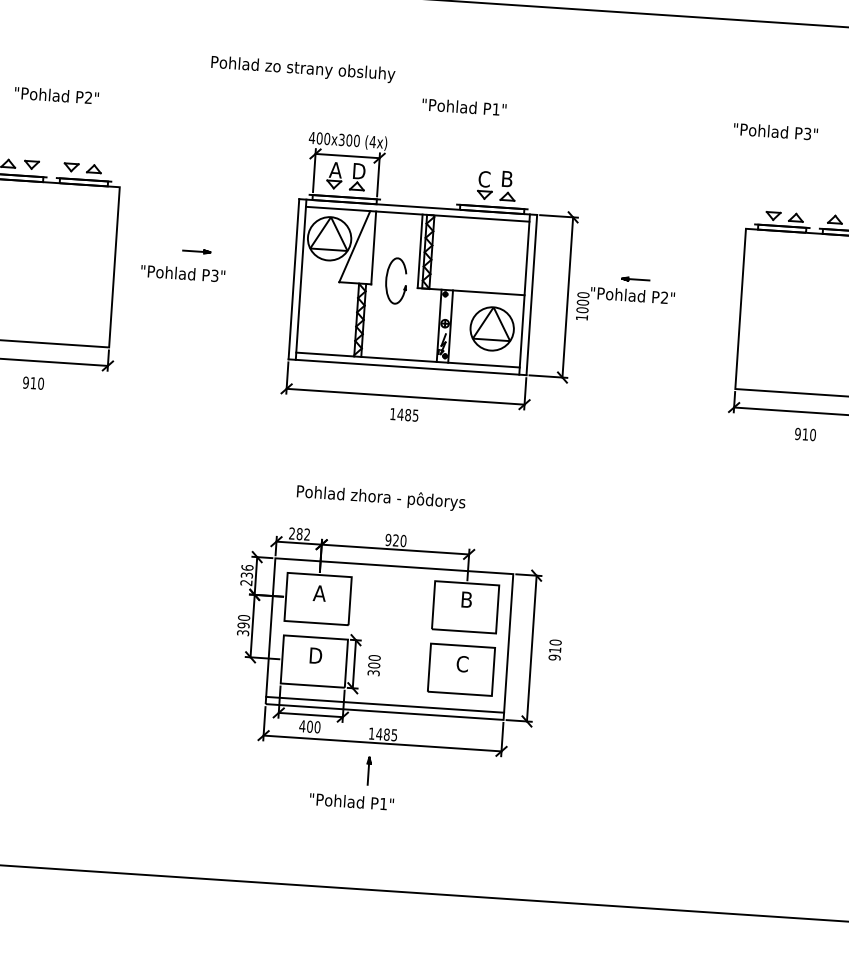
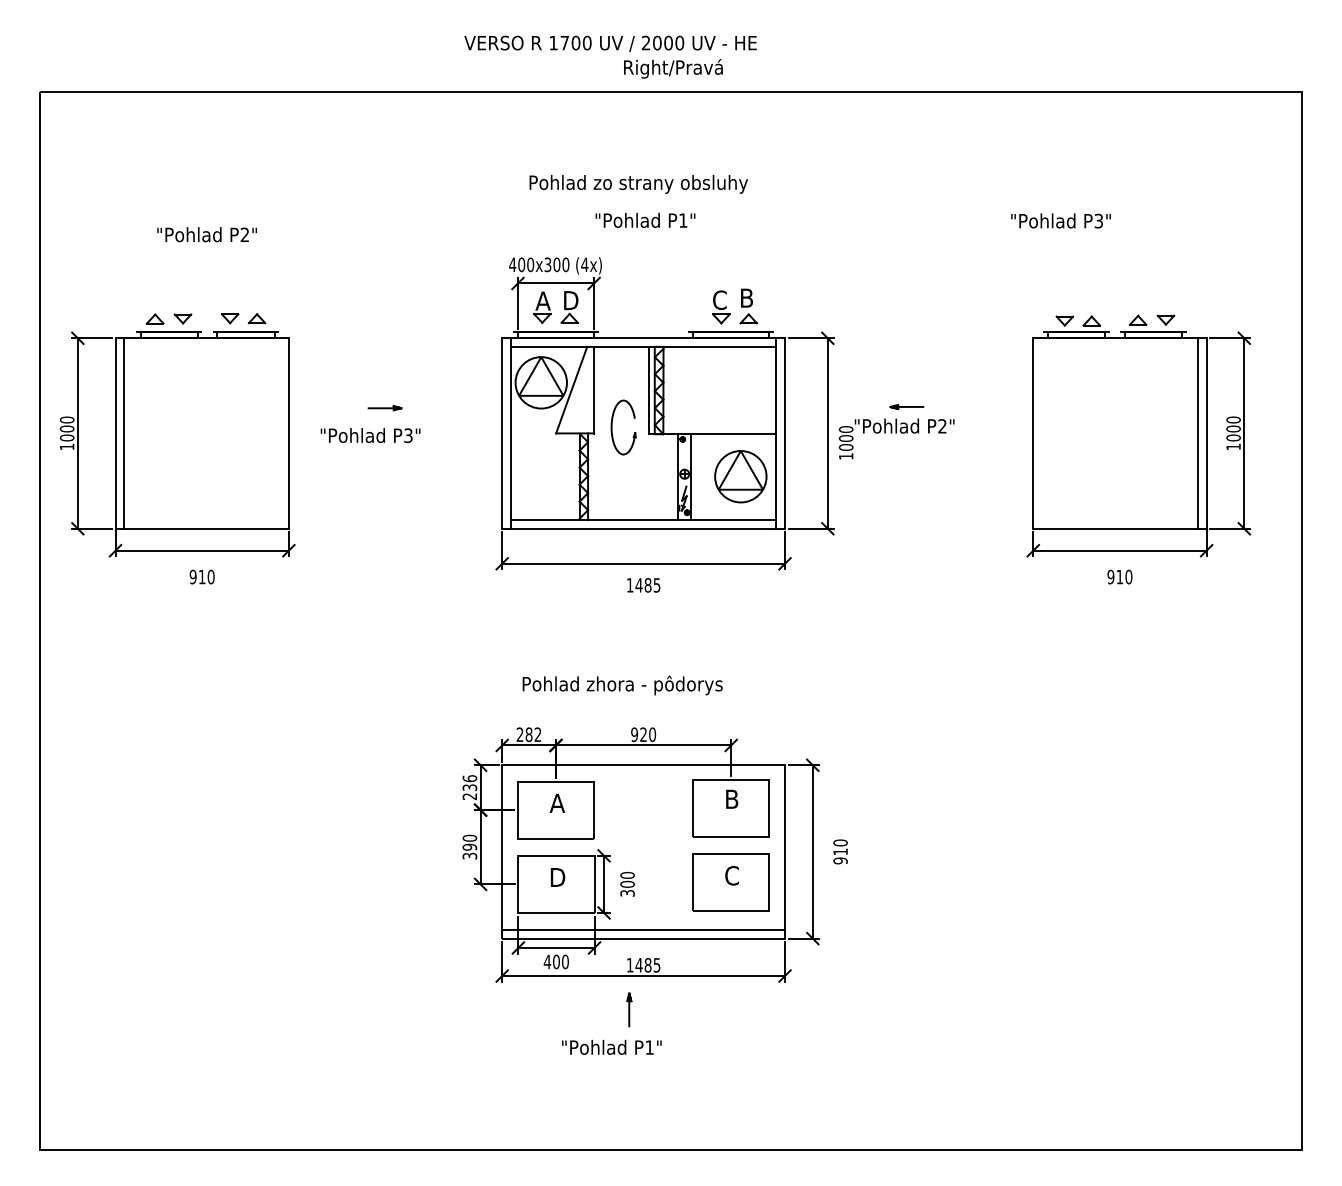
text: (303, 69) -> (638, 184), moved
text: (464, 107) -> (645, 220), moved

